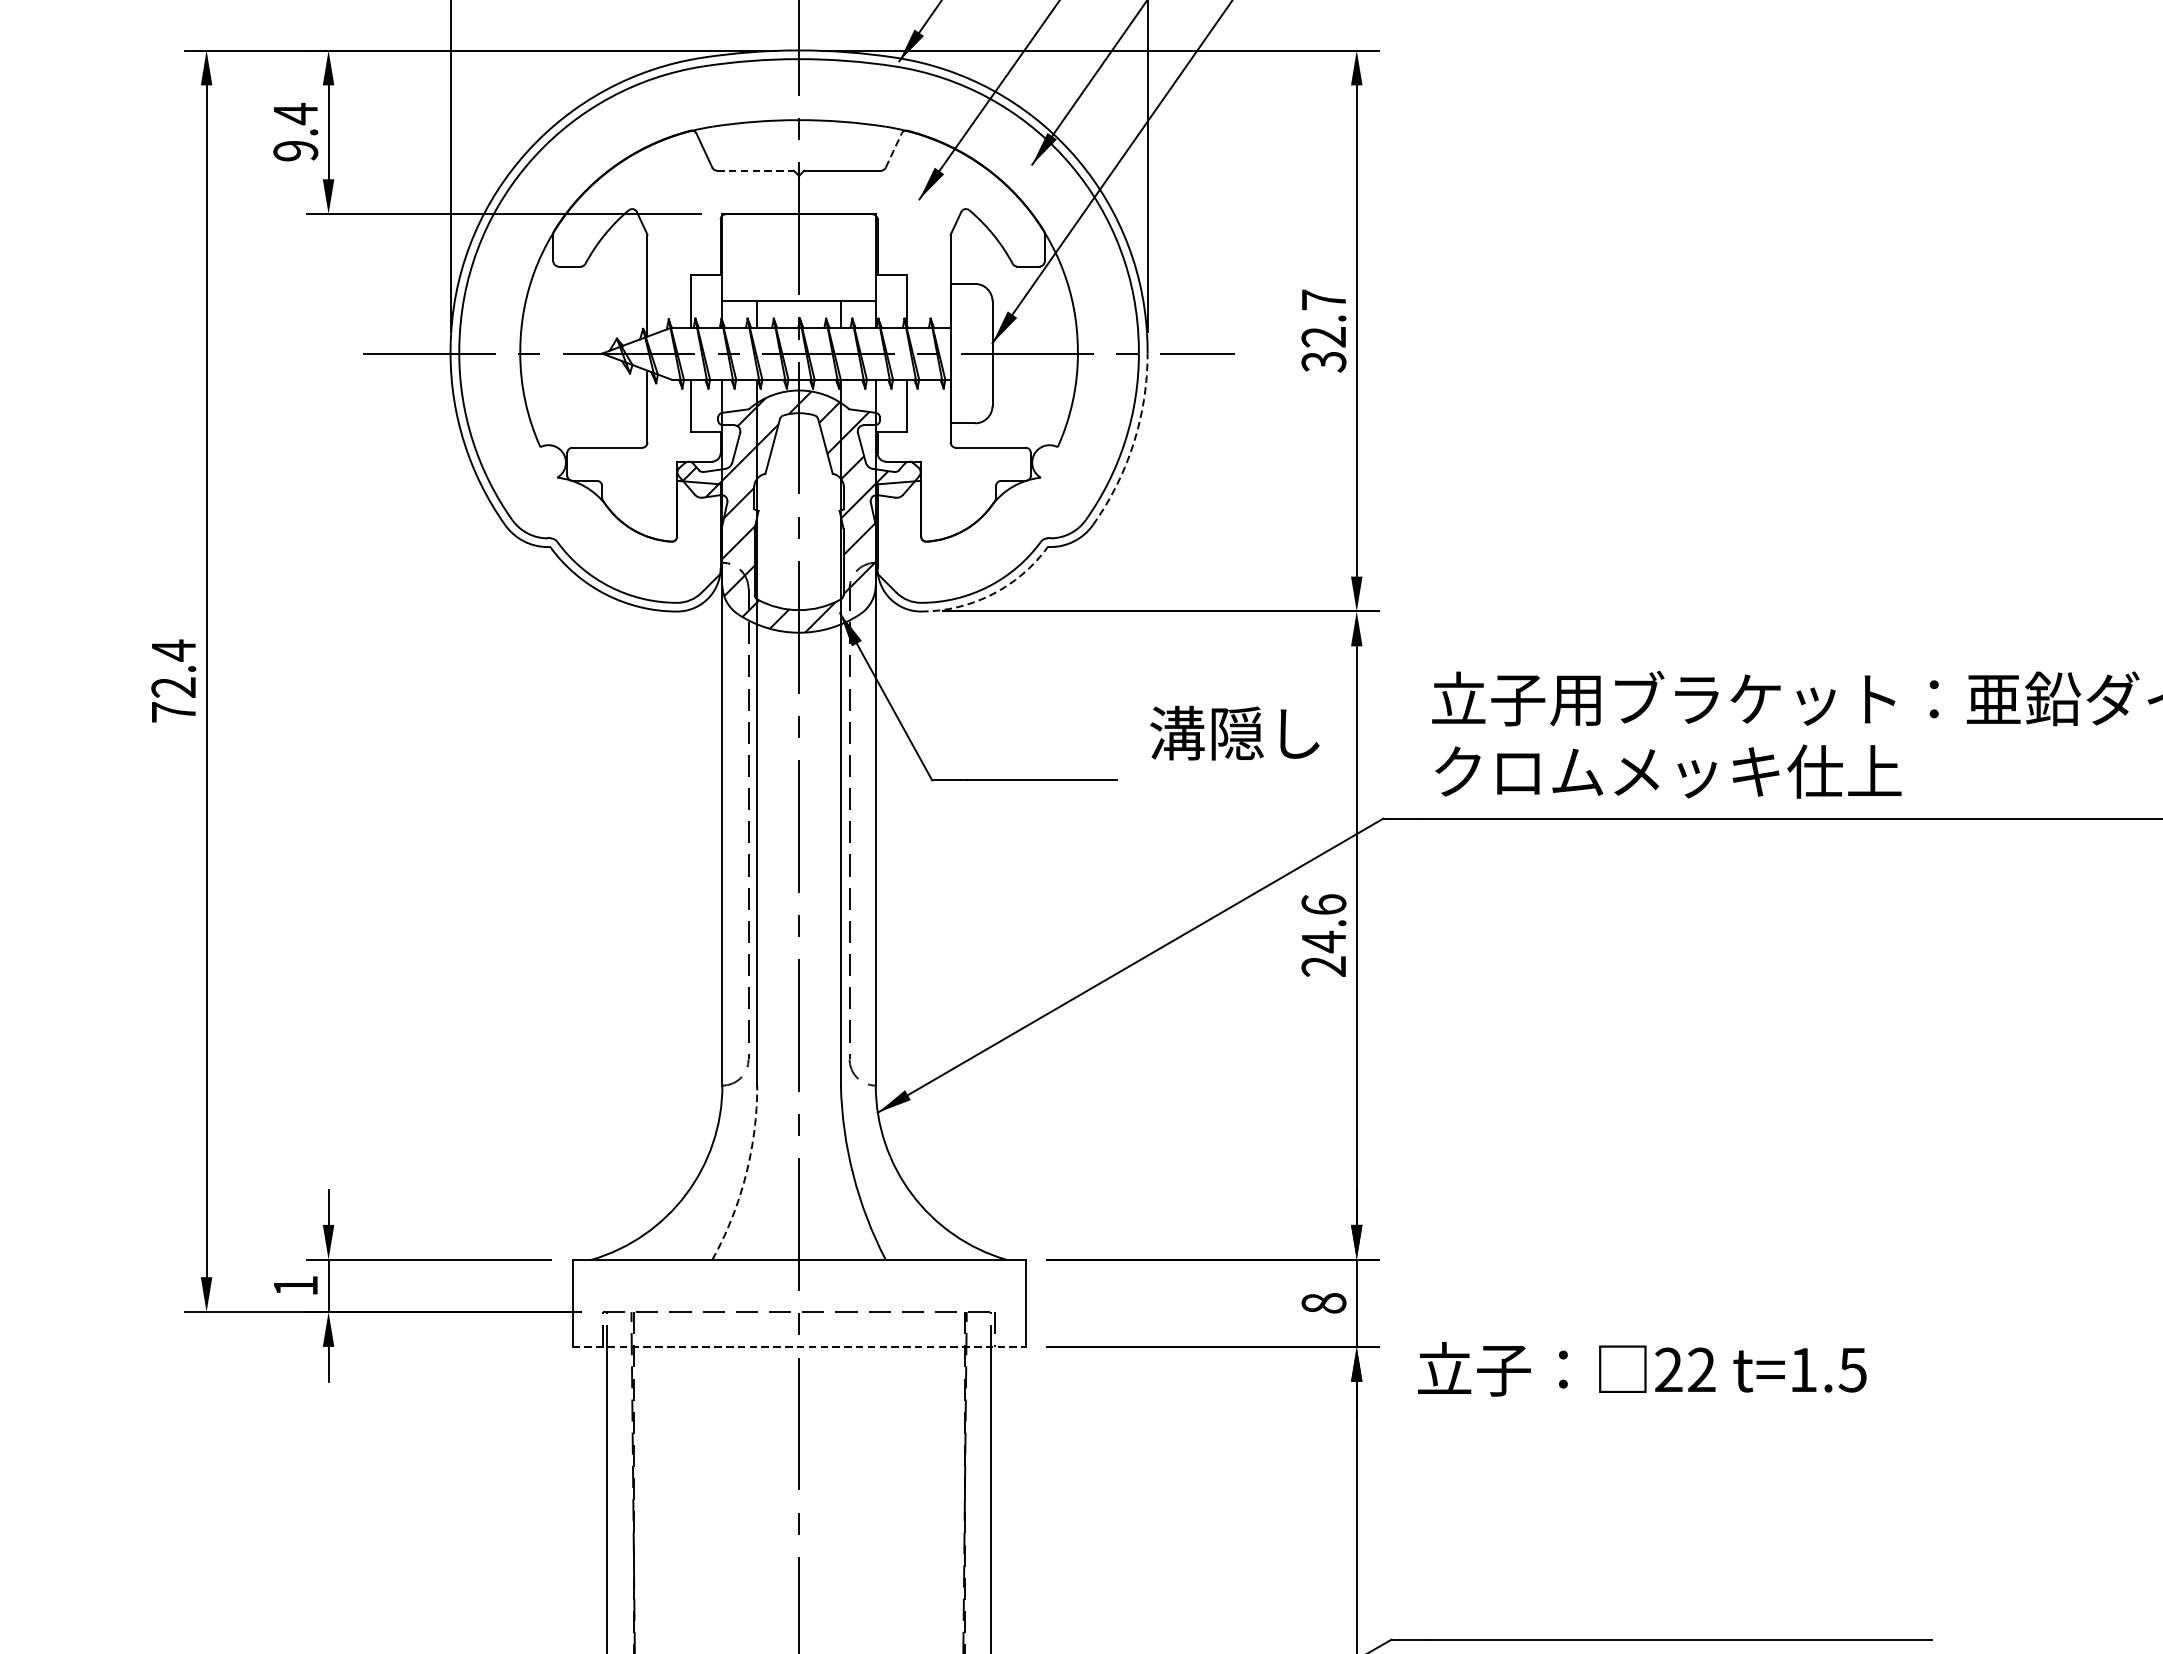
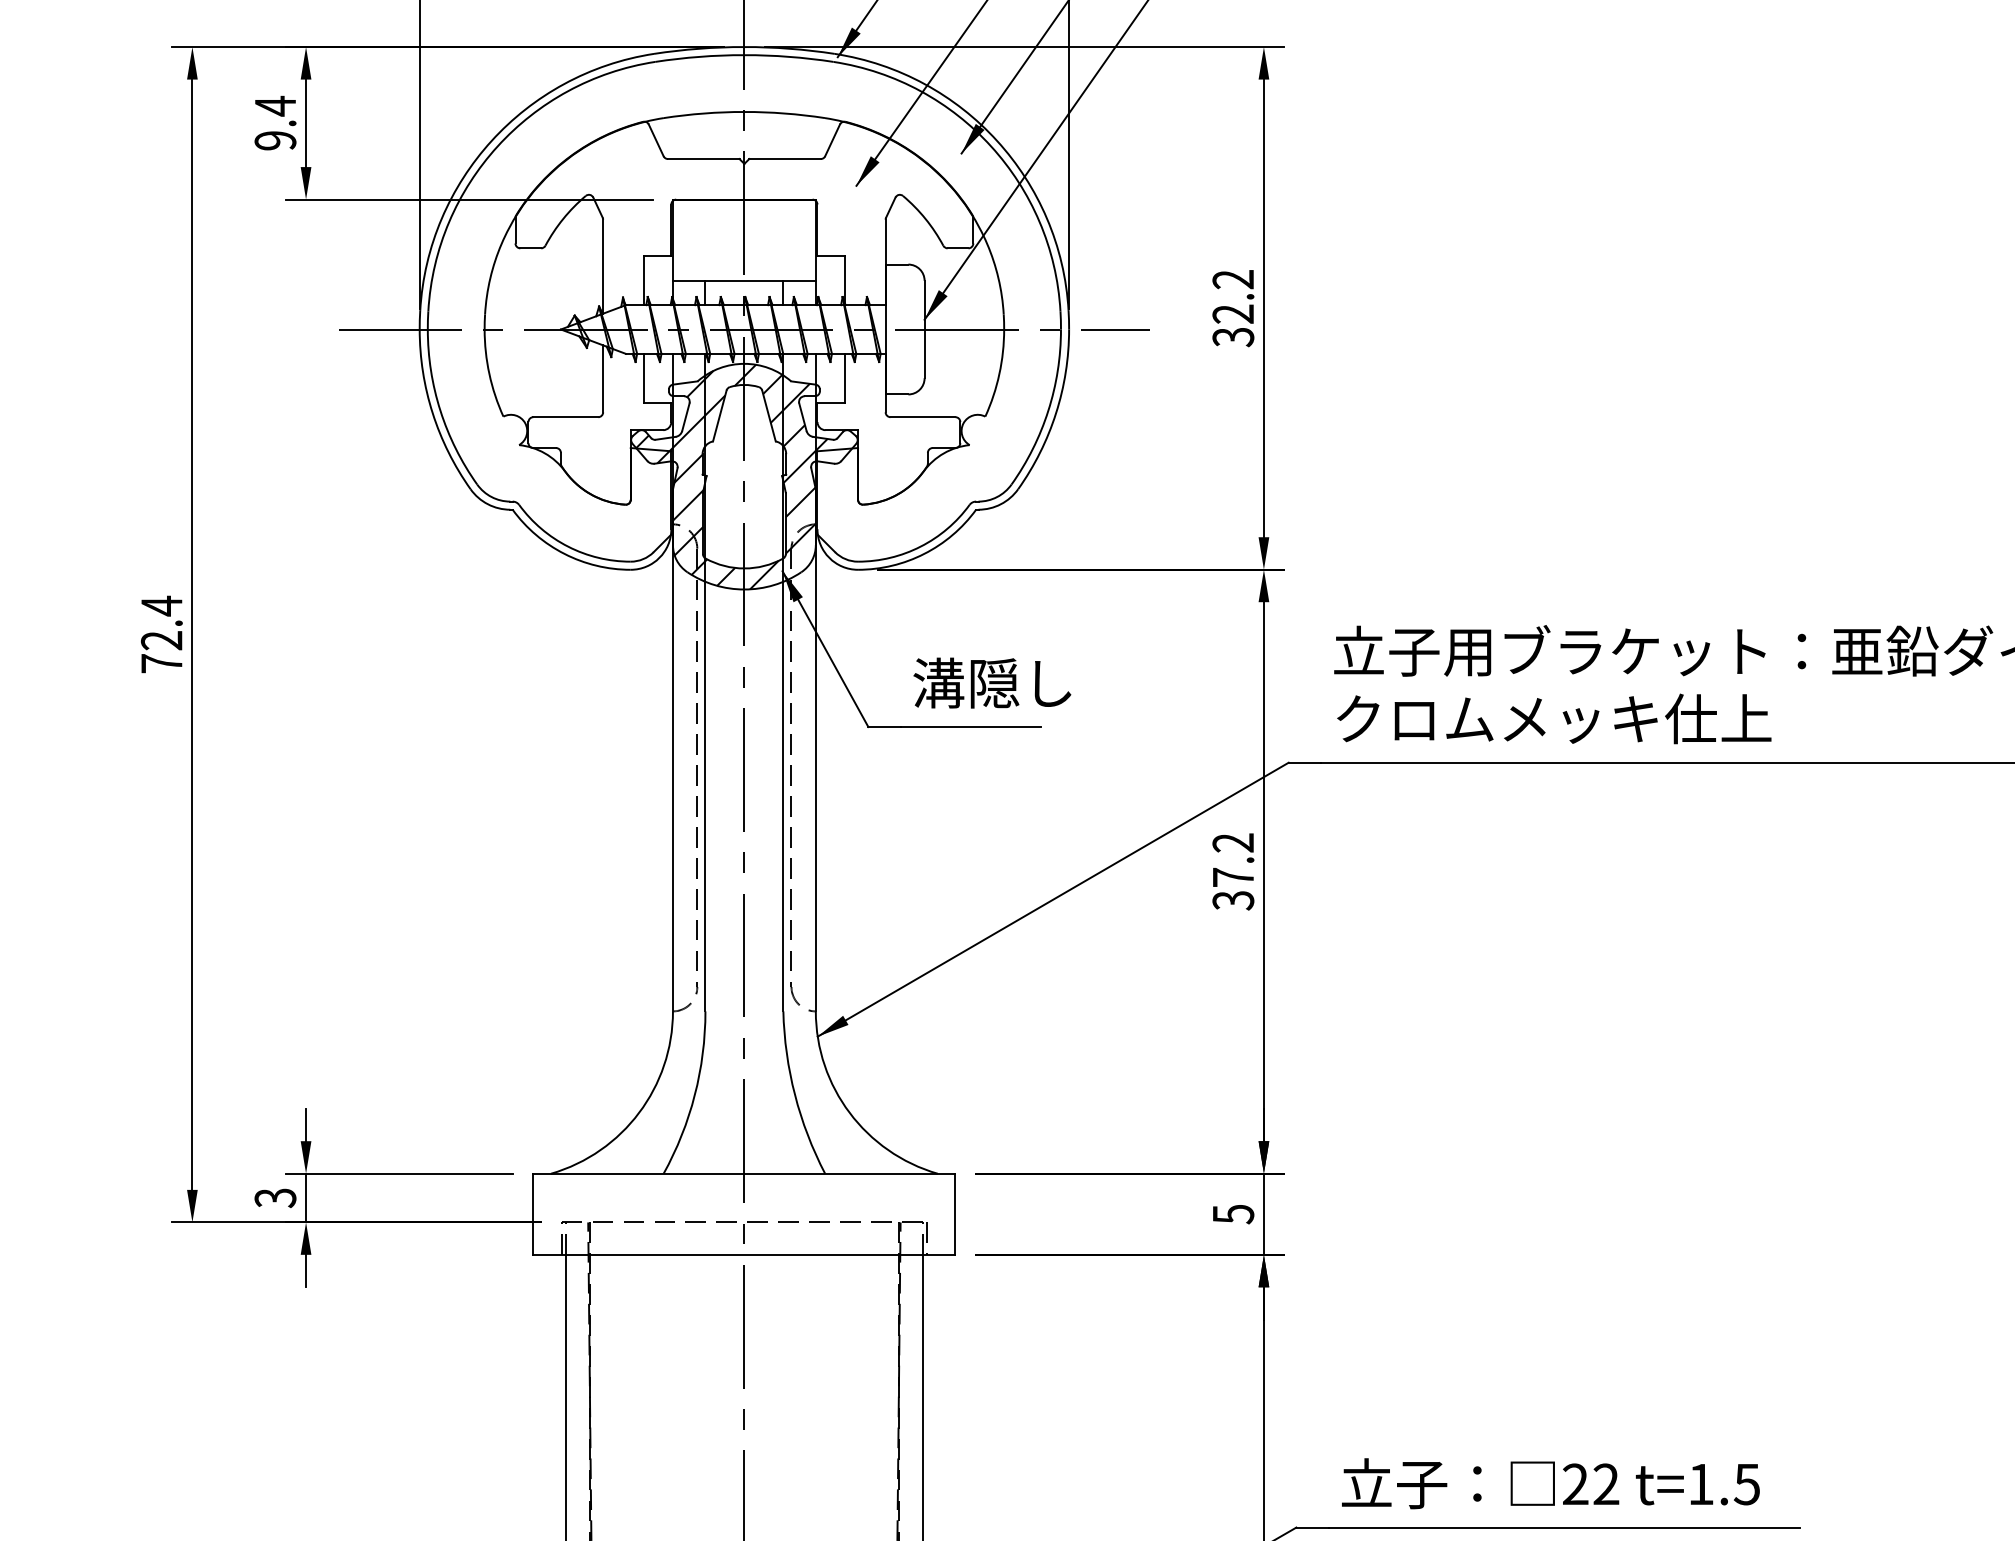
line: (893, 150) -> (832, 140), dashed -> solid
line: (755, 171) -> (703, 159), dashed -> solid
text: (1323, 299) -> (1232, 279), 32.7 -> 32.2
arc: (1134, 443) -> (1056, 413), dashed -> solid
arc: (992, 594) -> (924, 553), dashed -> solid
text: (1234, 732) -> (992, 682), moved
text: (1324, 935) -> (1233, 871), 24.6 -> 37.2
arc: (745, 1175) -> (694, 1095), dashed -> solid
text: (295, 1286) -> (275, 1198), 1 -> 3
text: (1324, 1303) -> (1233, 1214), 8 -> 5
line: (799, 1346) -> (744, 1254), dashed -> solid
text: (1641, 1369) -> (1550, 1483), moved

